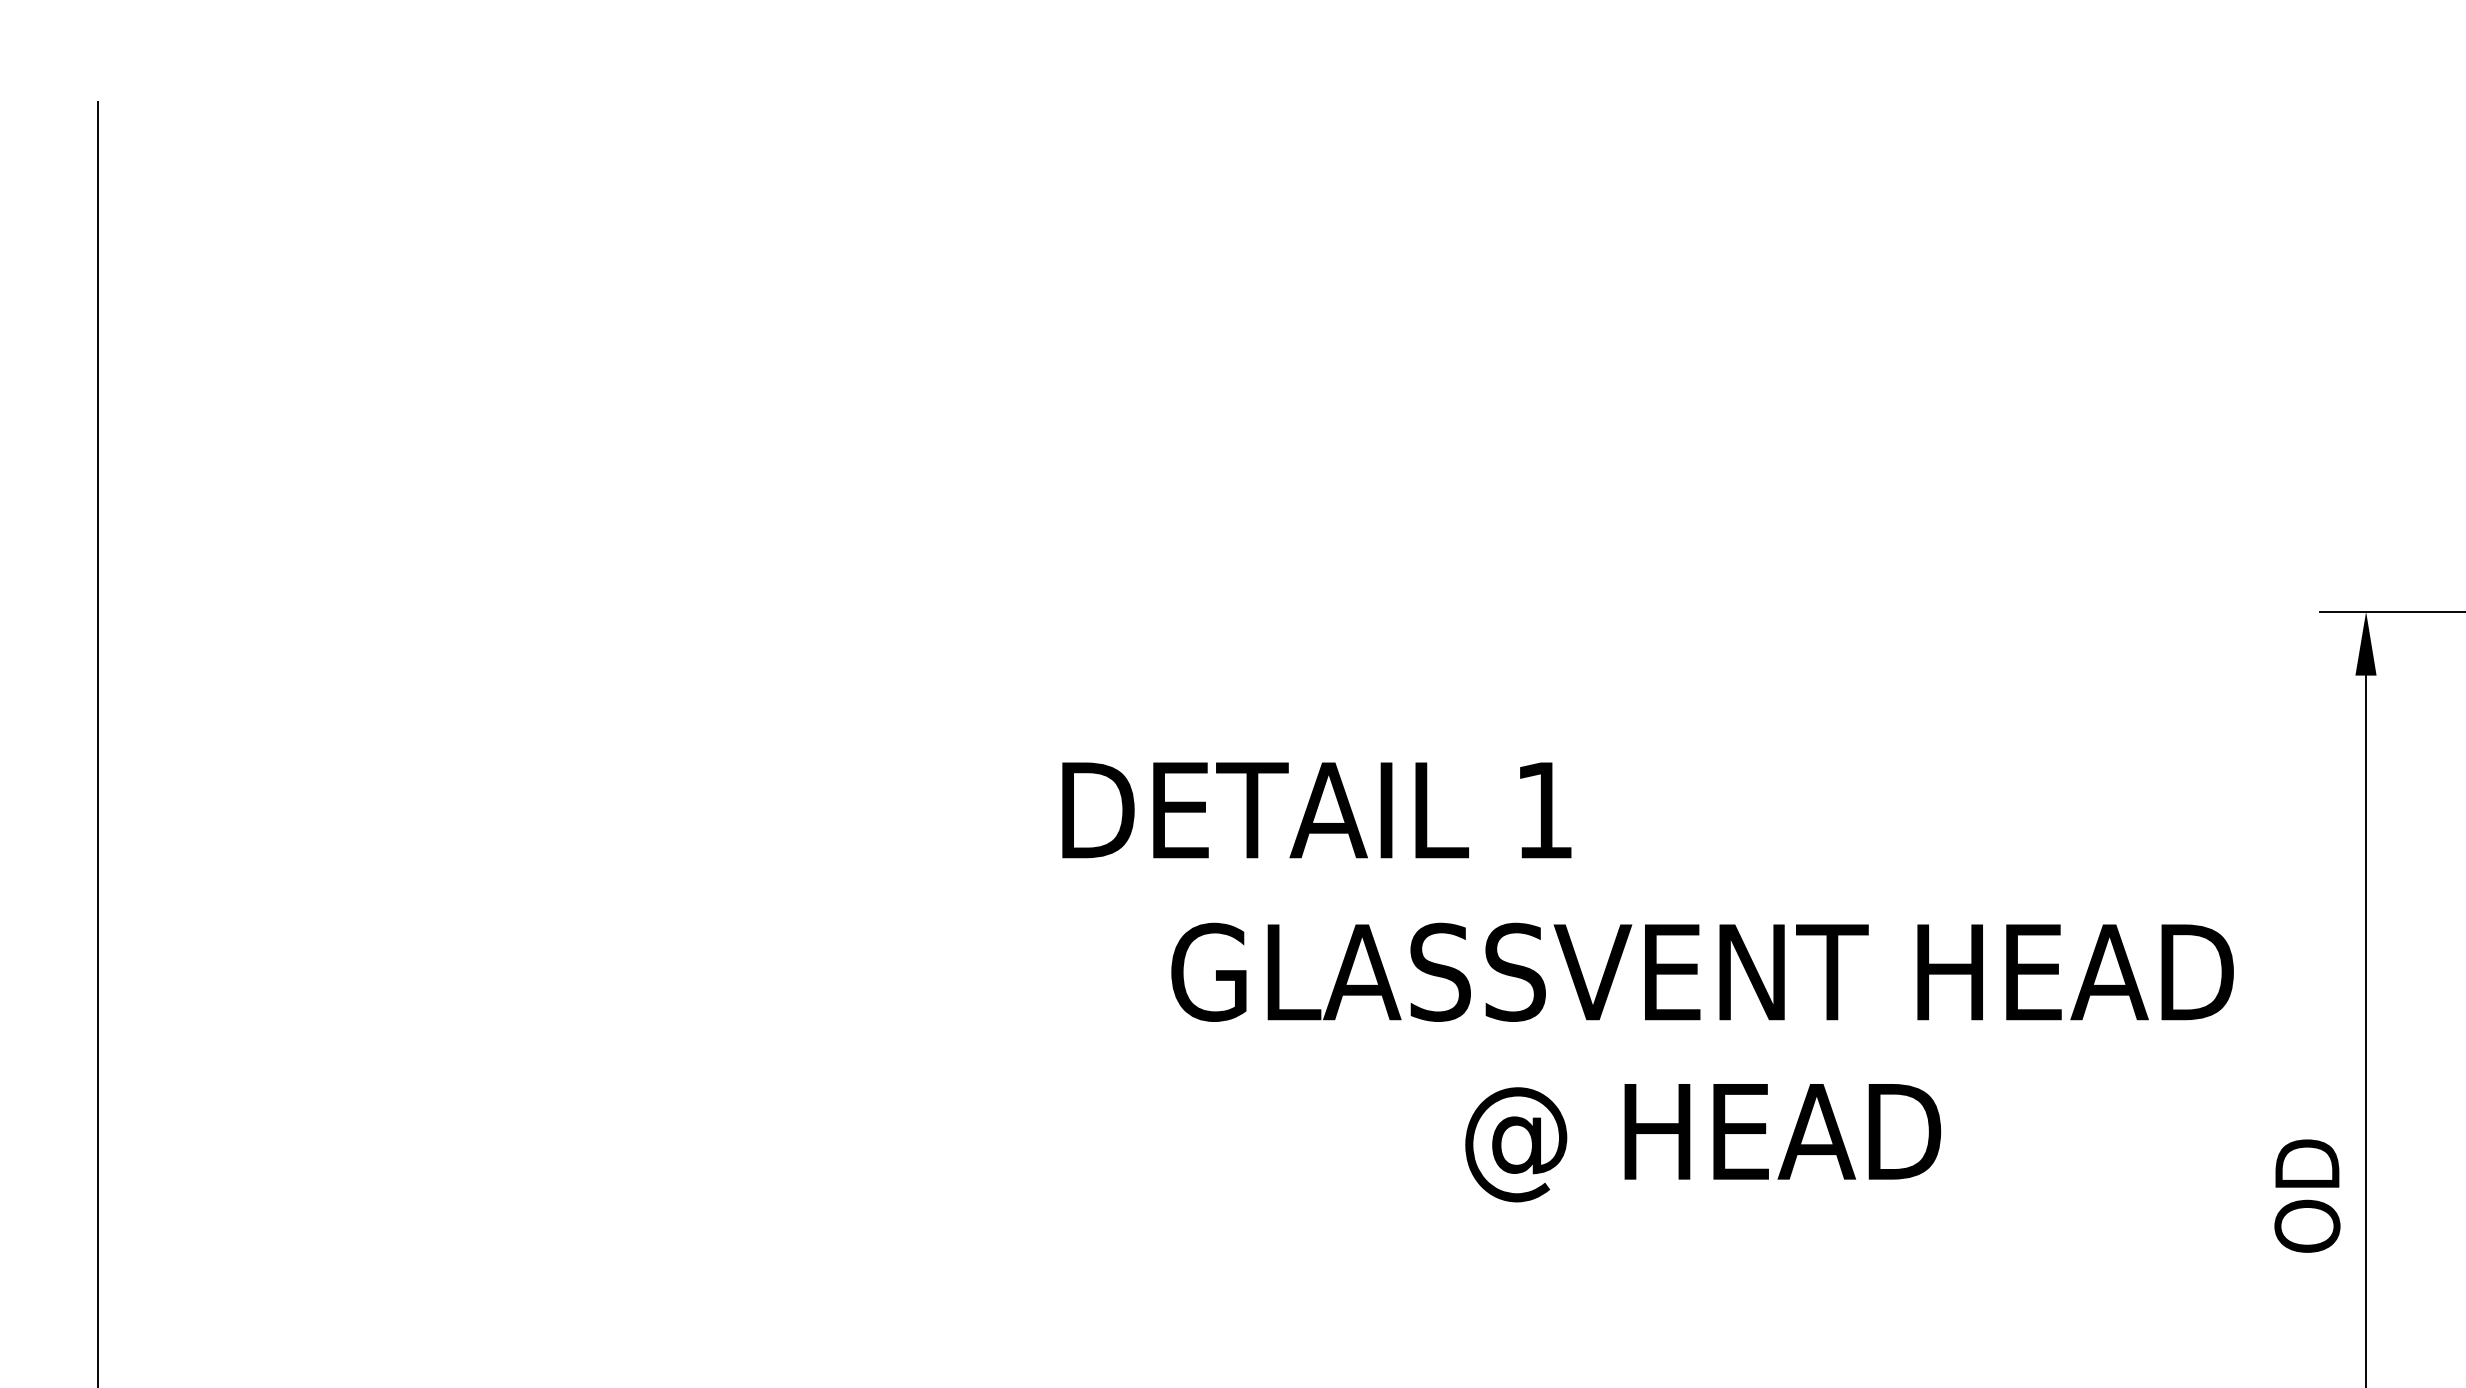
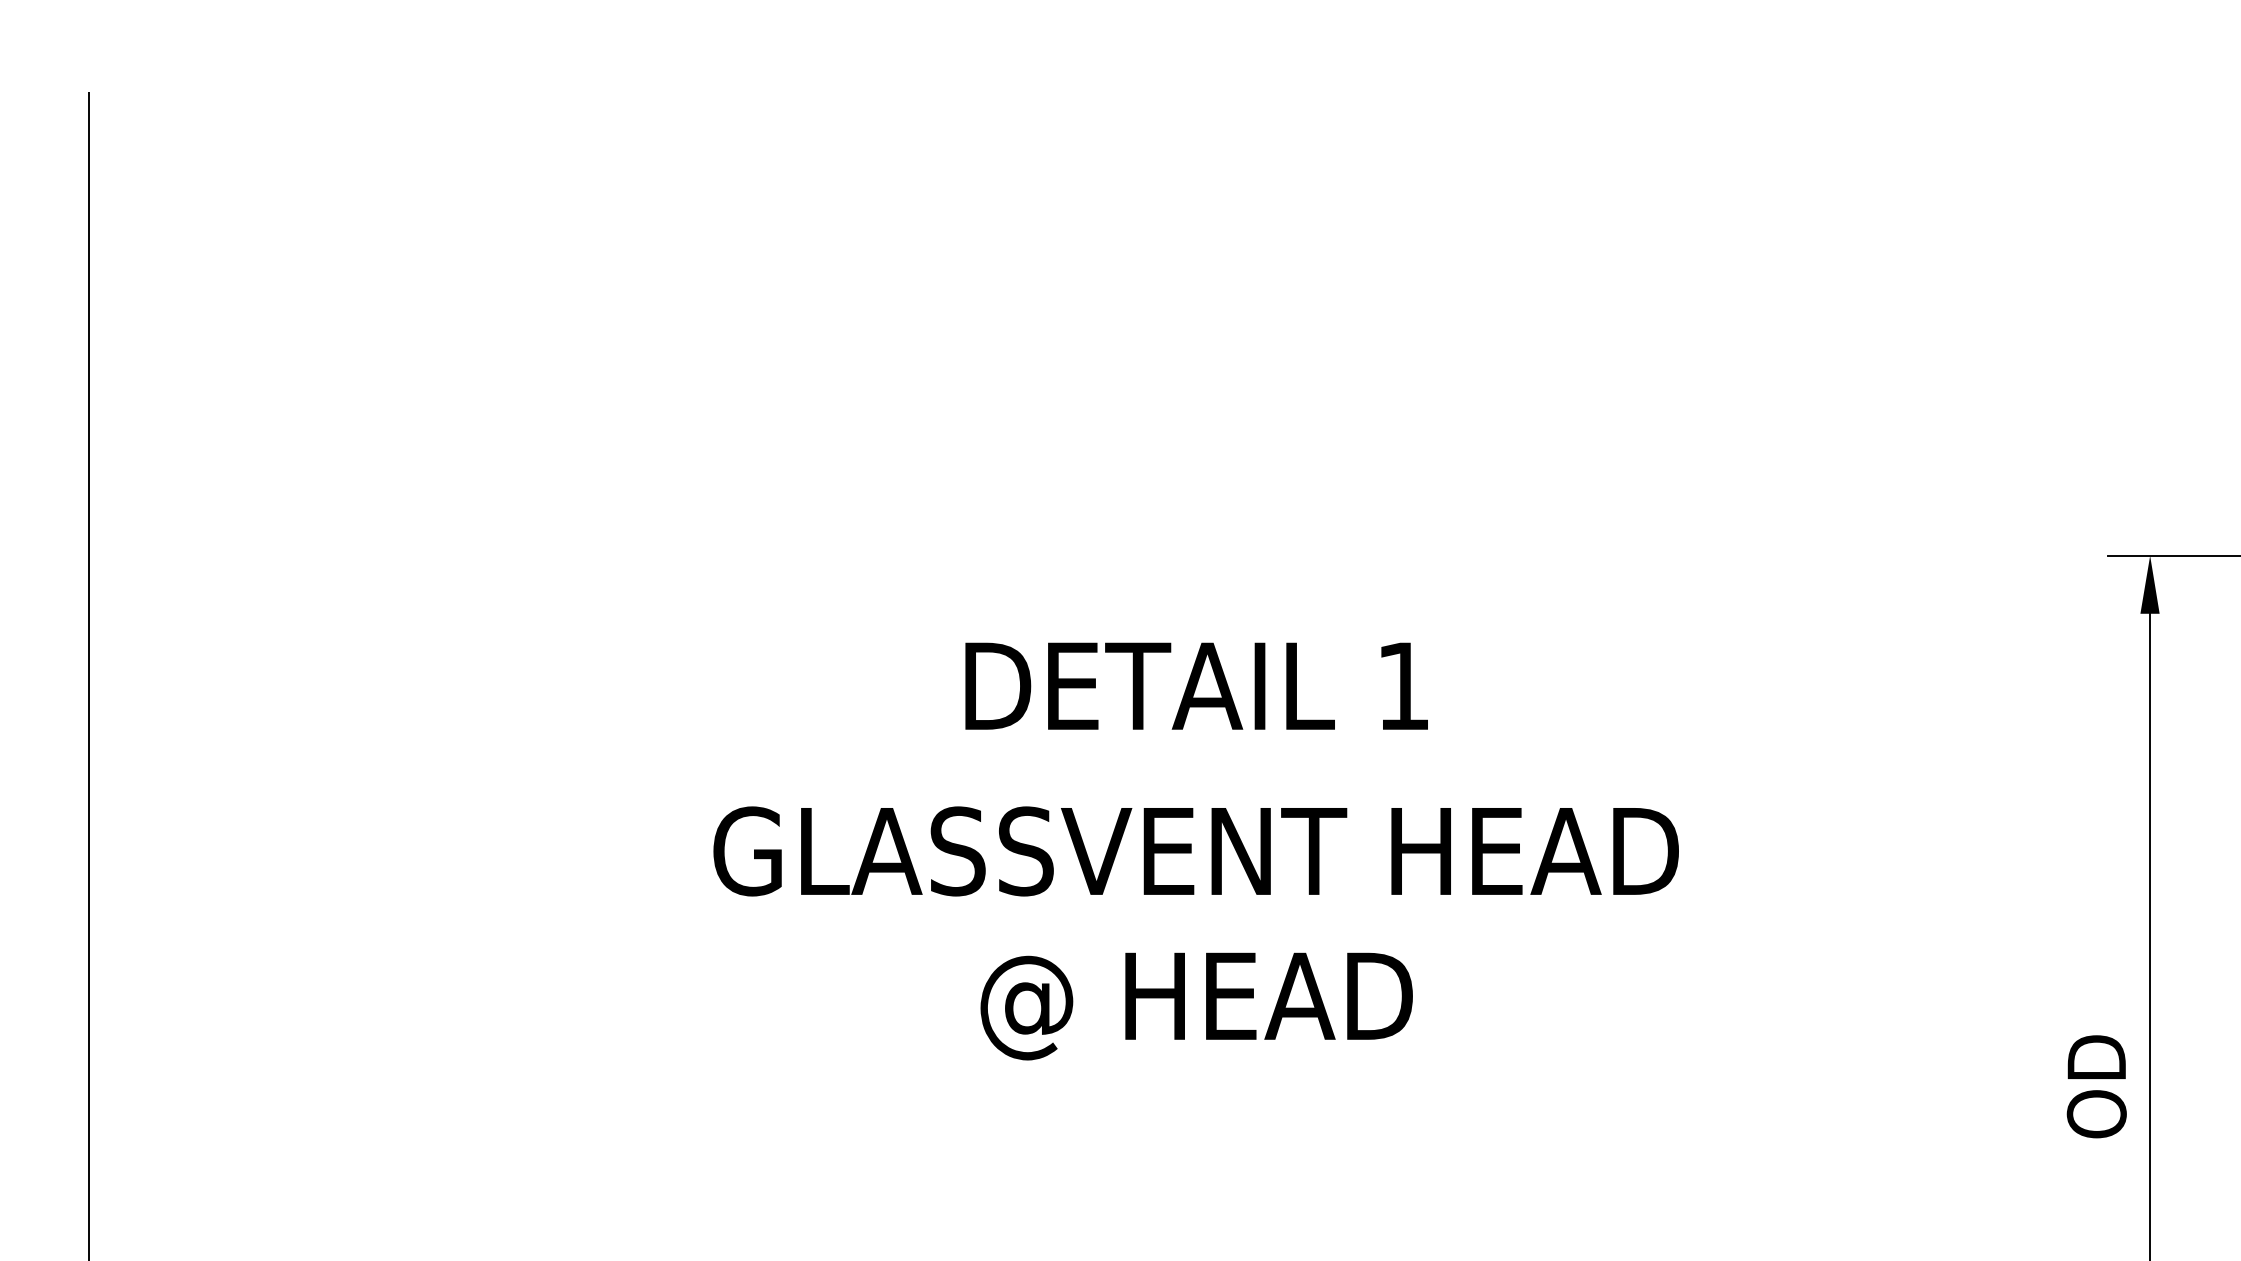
text: (1316, 809) -> (1196, 685), moved
text: (1701, 1062) -> (1195, 933), moved

